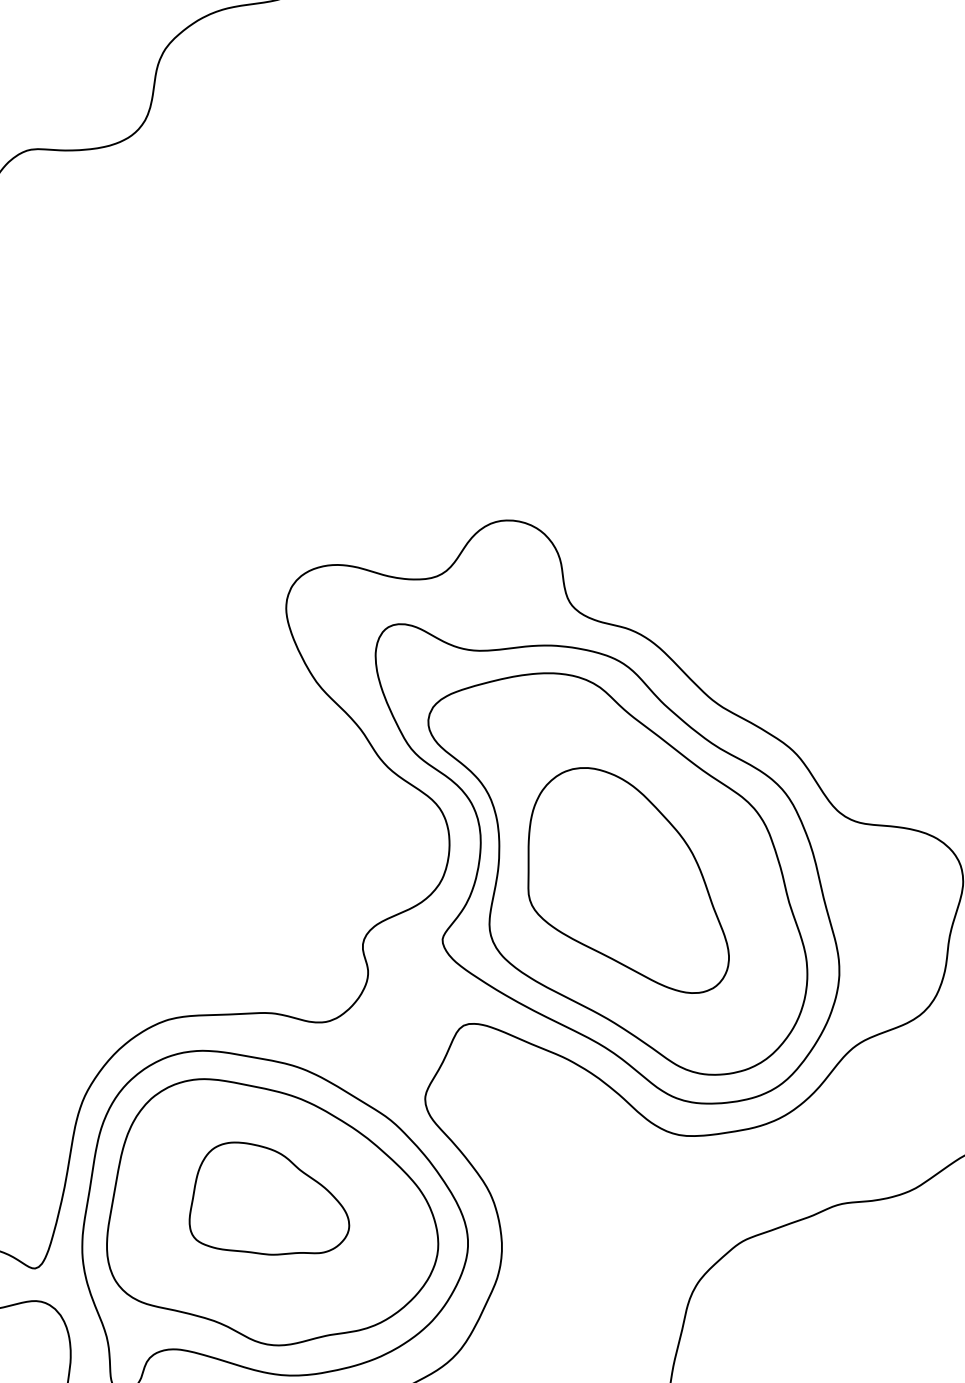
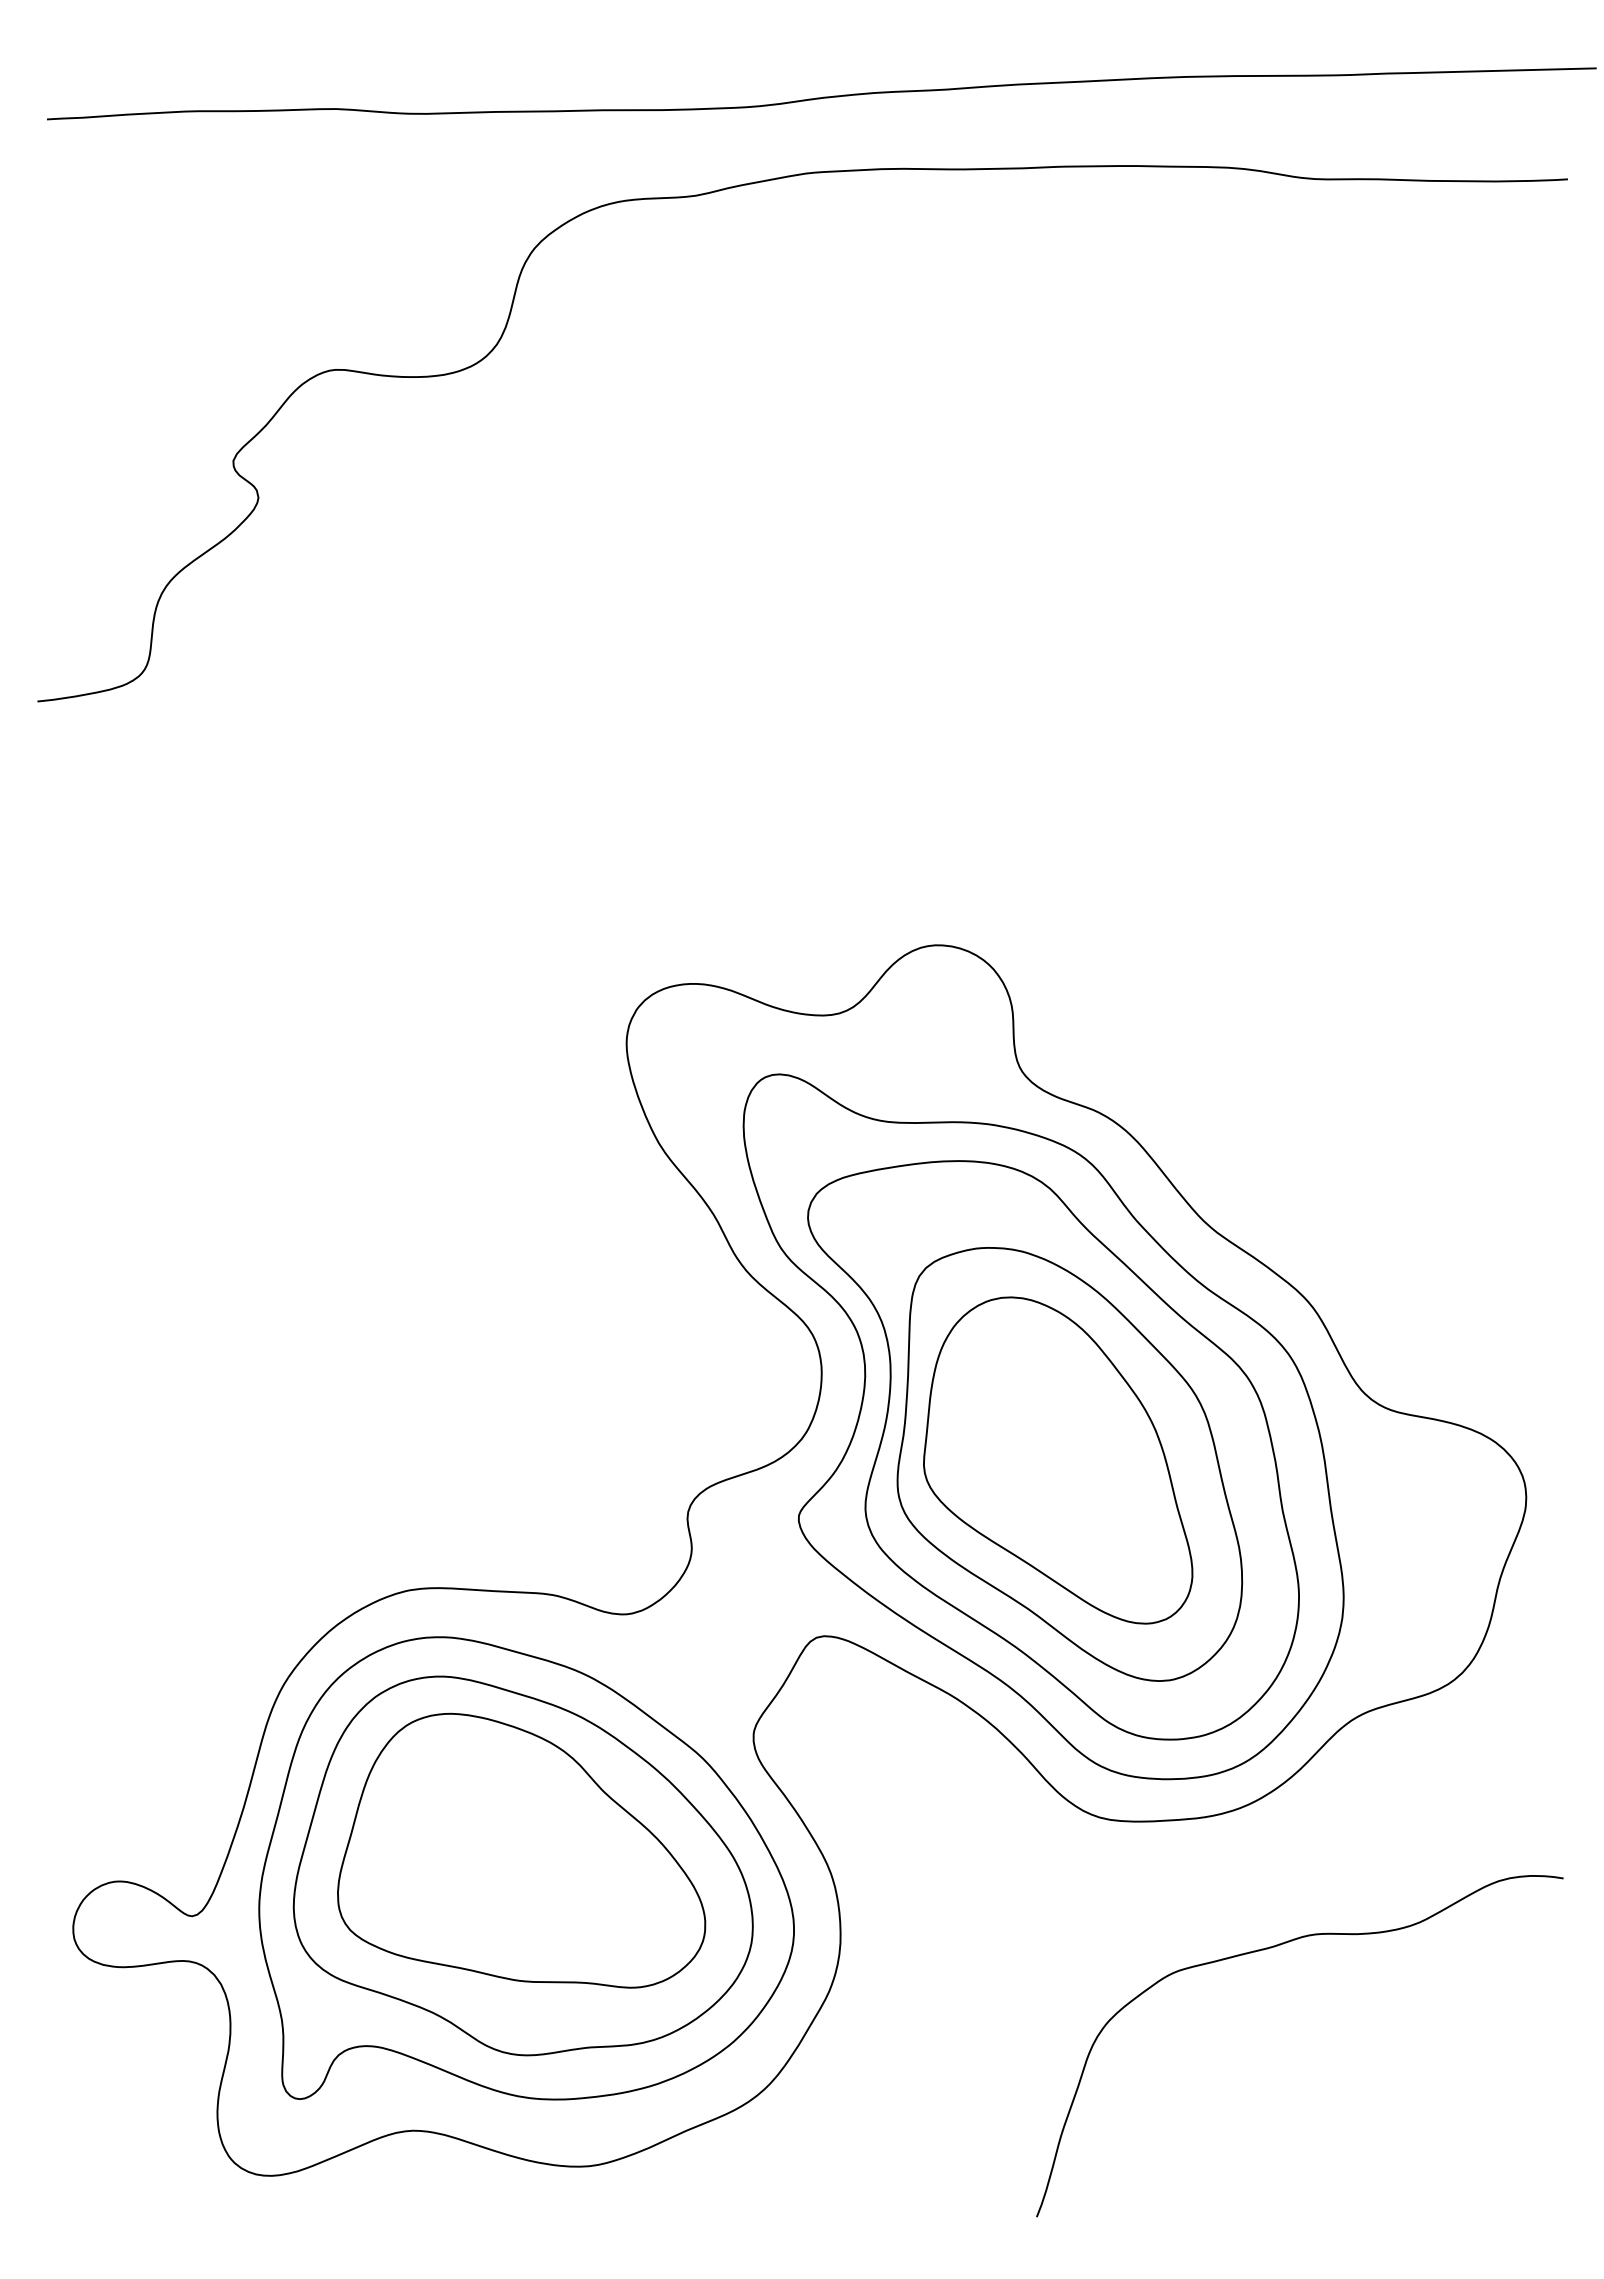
part: (633, 883) -> (1069, 1464), added
part: (266, 1198) -> (521, 1850), size x1.67

